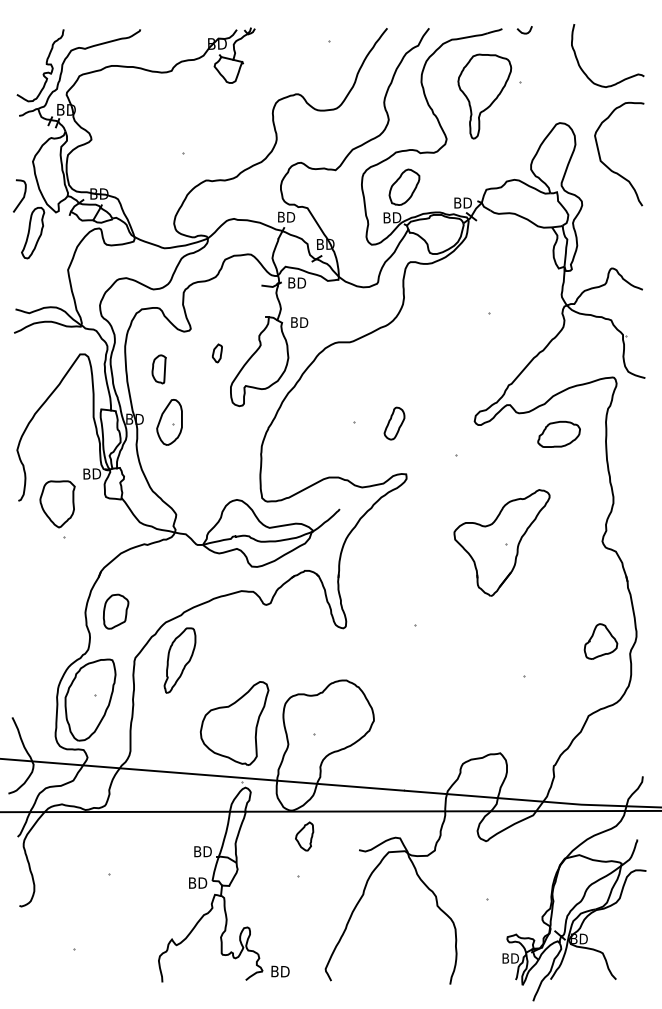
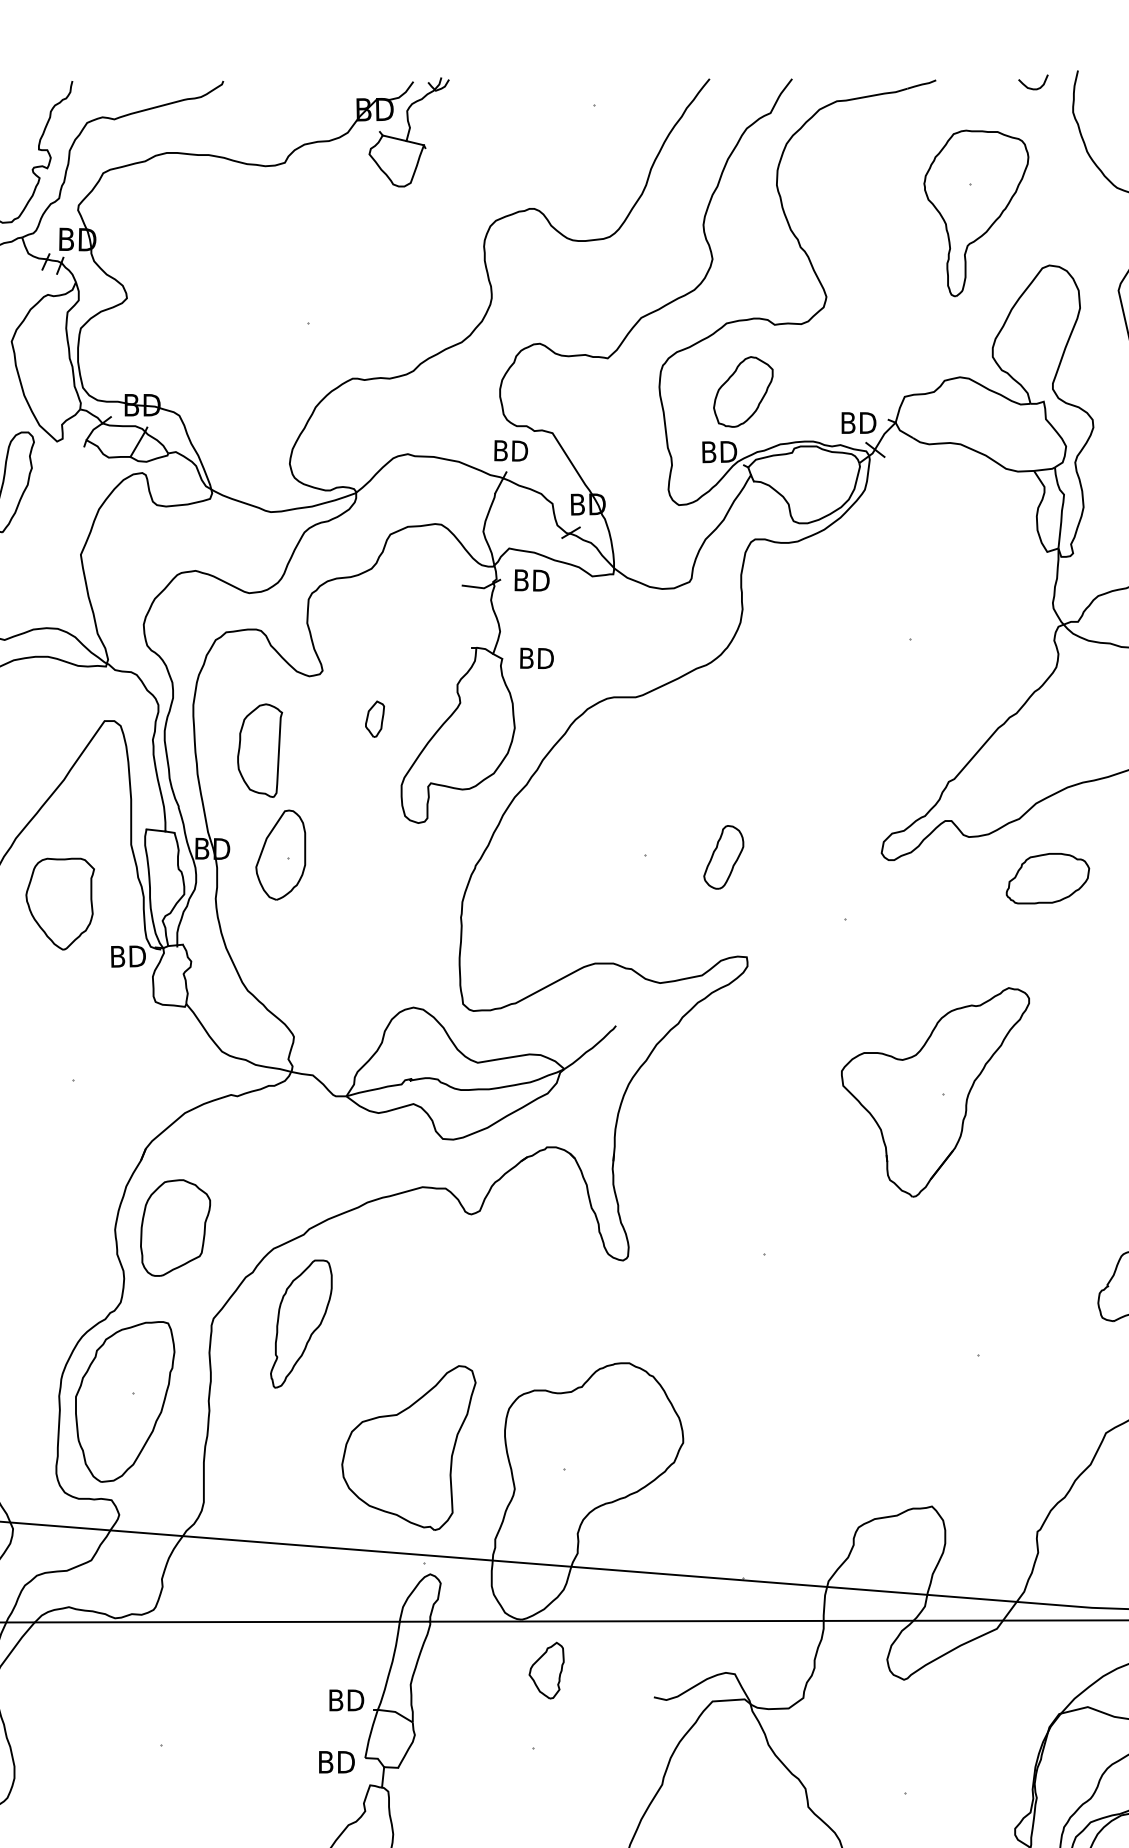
curve: (524, 32) -> (1032, 87), moved
part: (484, 96) -> (975, 213), moved
part: (159, 369) -> (260, 750), size x1.67
part: (57, 504) -> (60, 904), moved
part: (115, 611) -> (174, 1227), size x1.43

